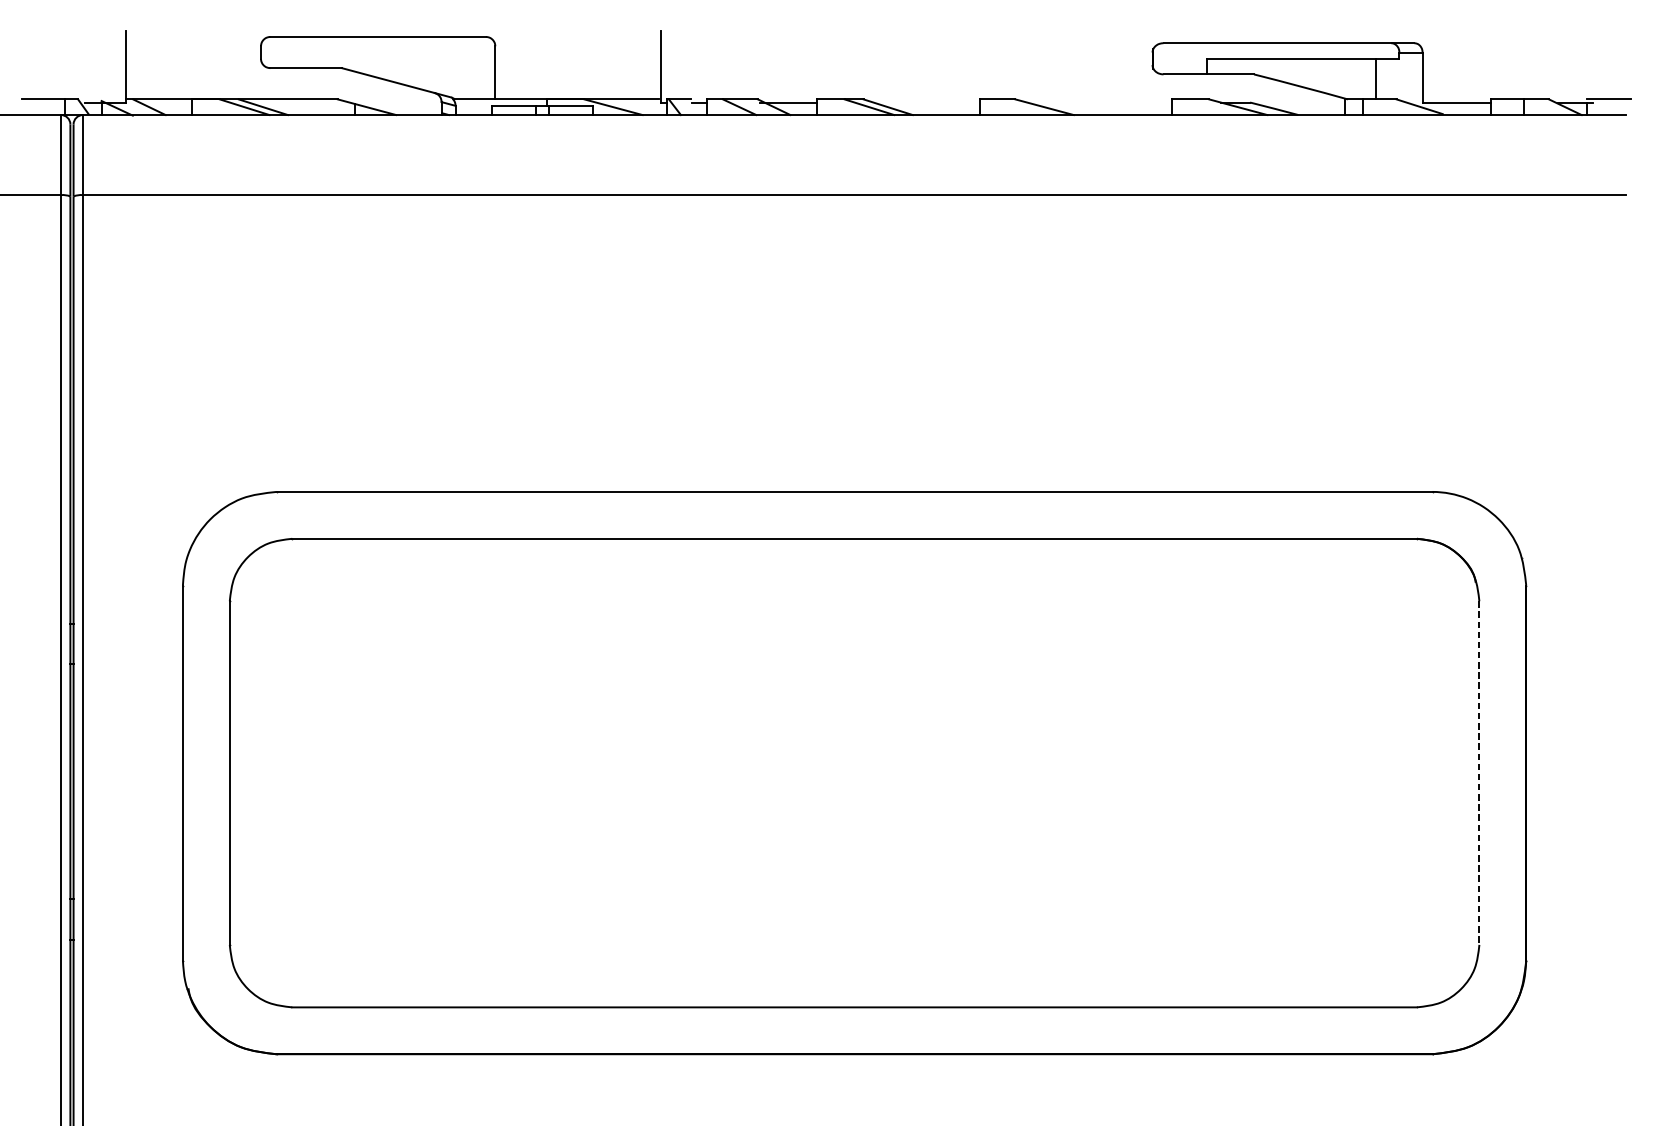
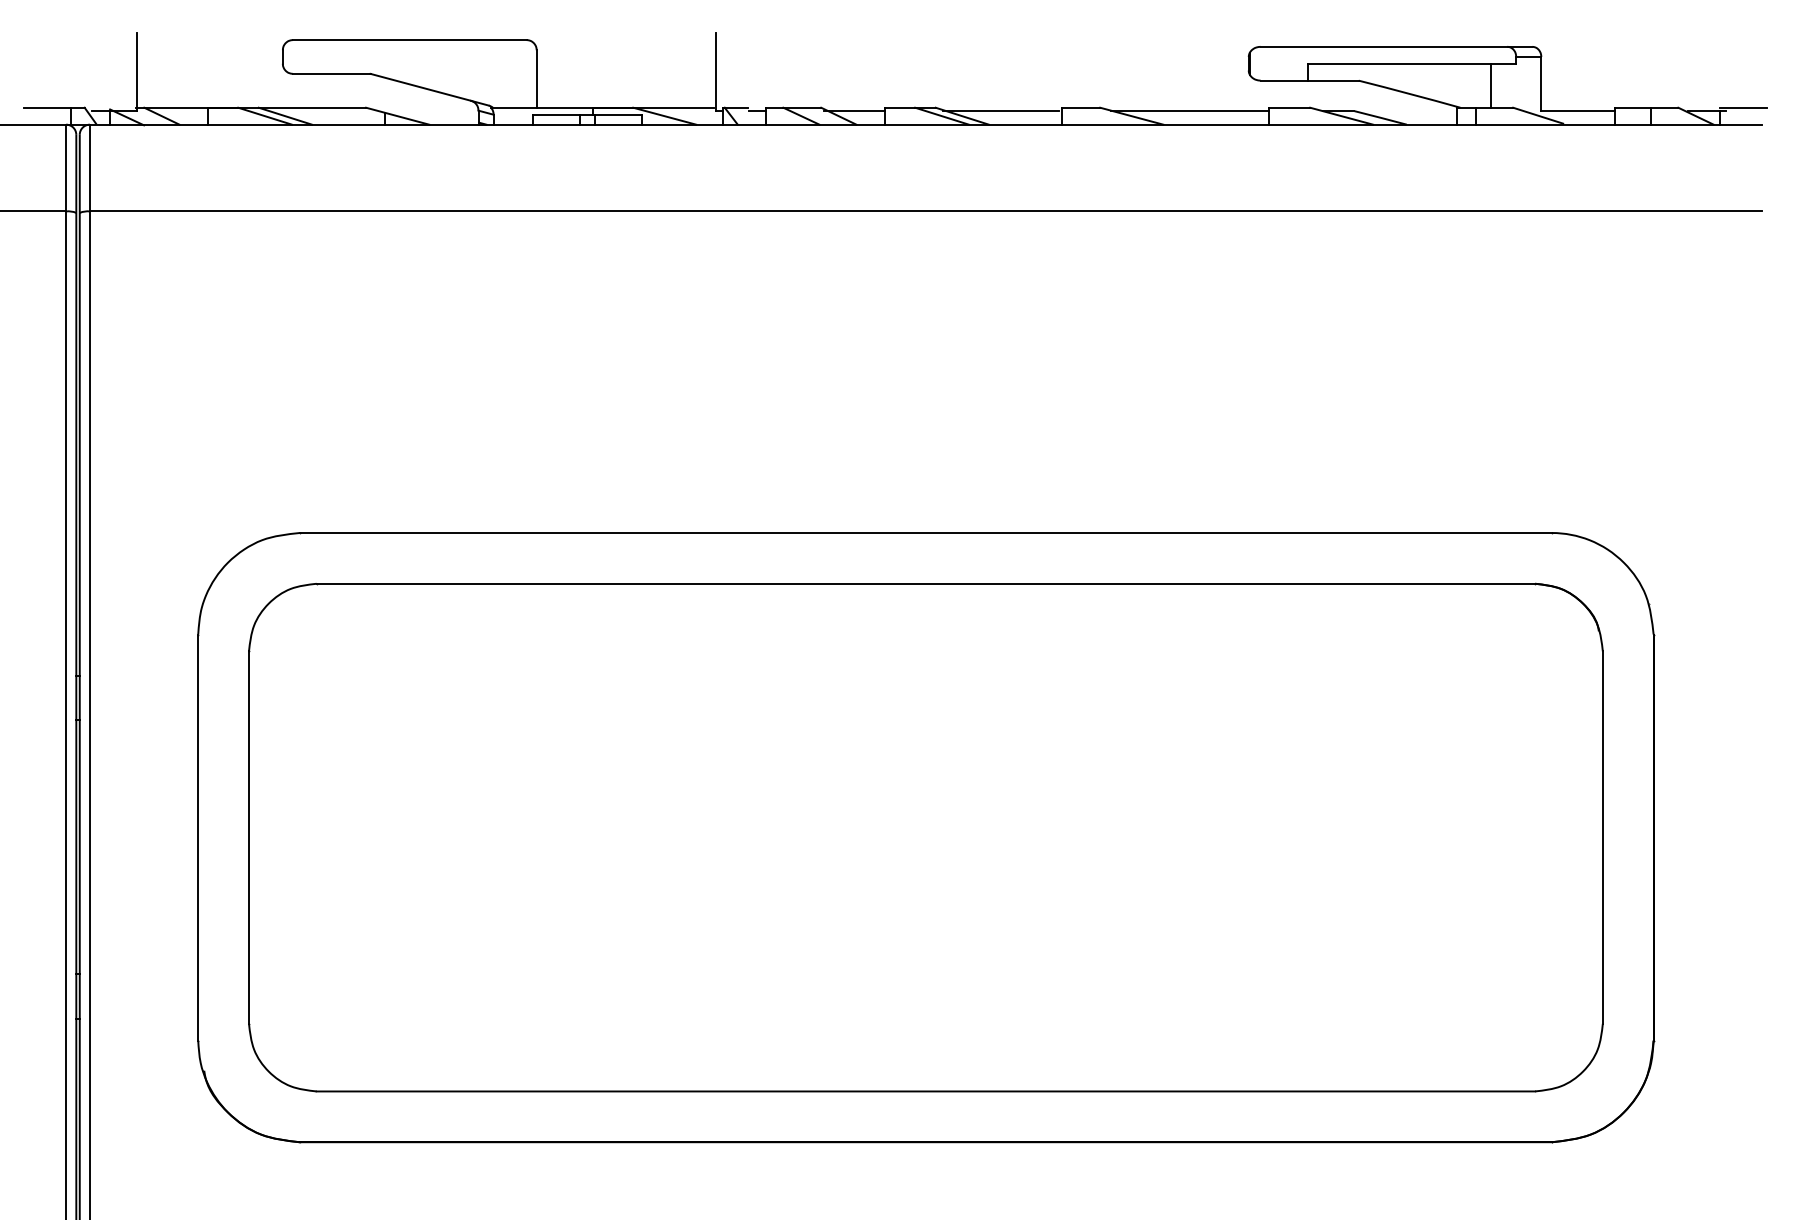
line: (923, 102) -> (1000, 111), added
line: (1098, 102) -> (1190, 111), added
line: (1479, 773) -> (1602, 838), dashed -> solid

